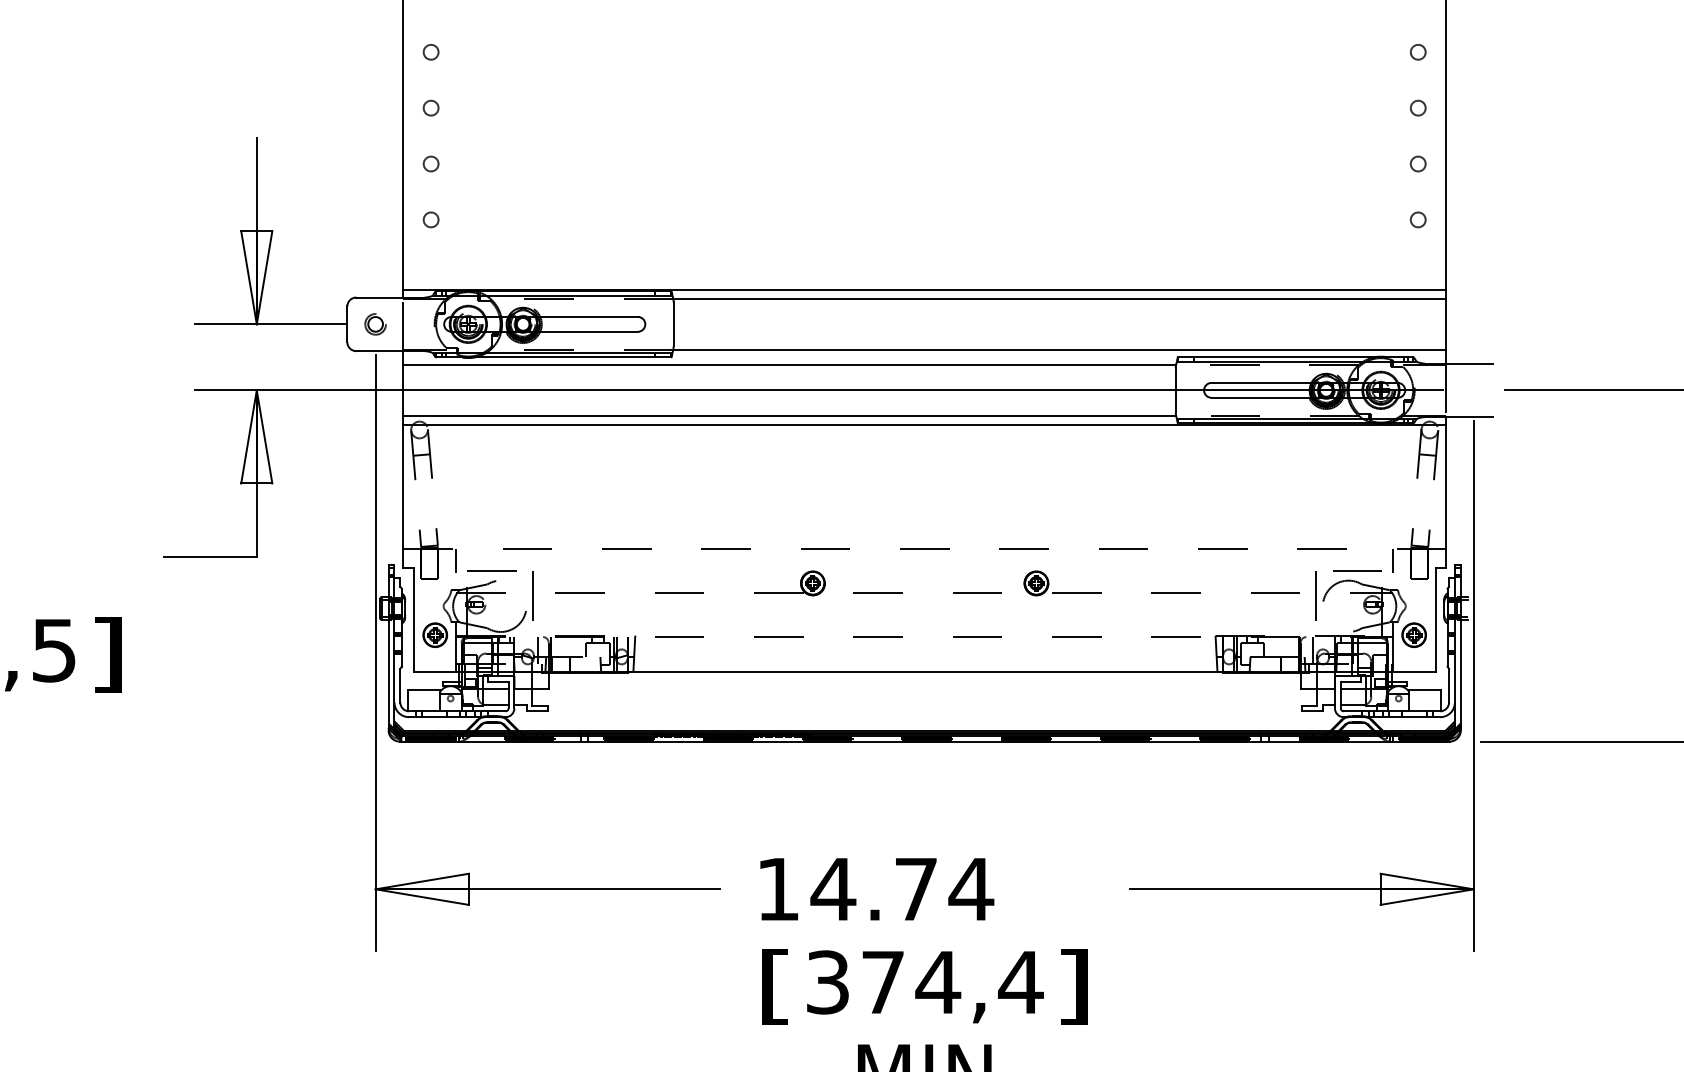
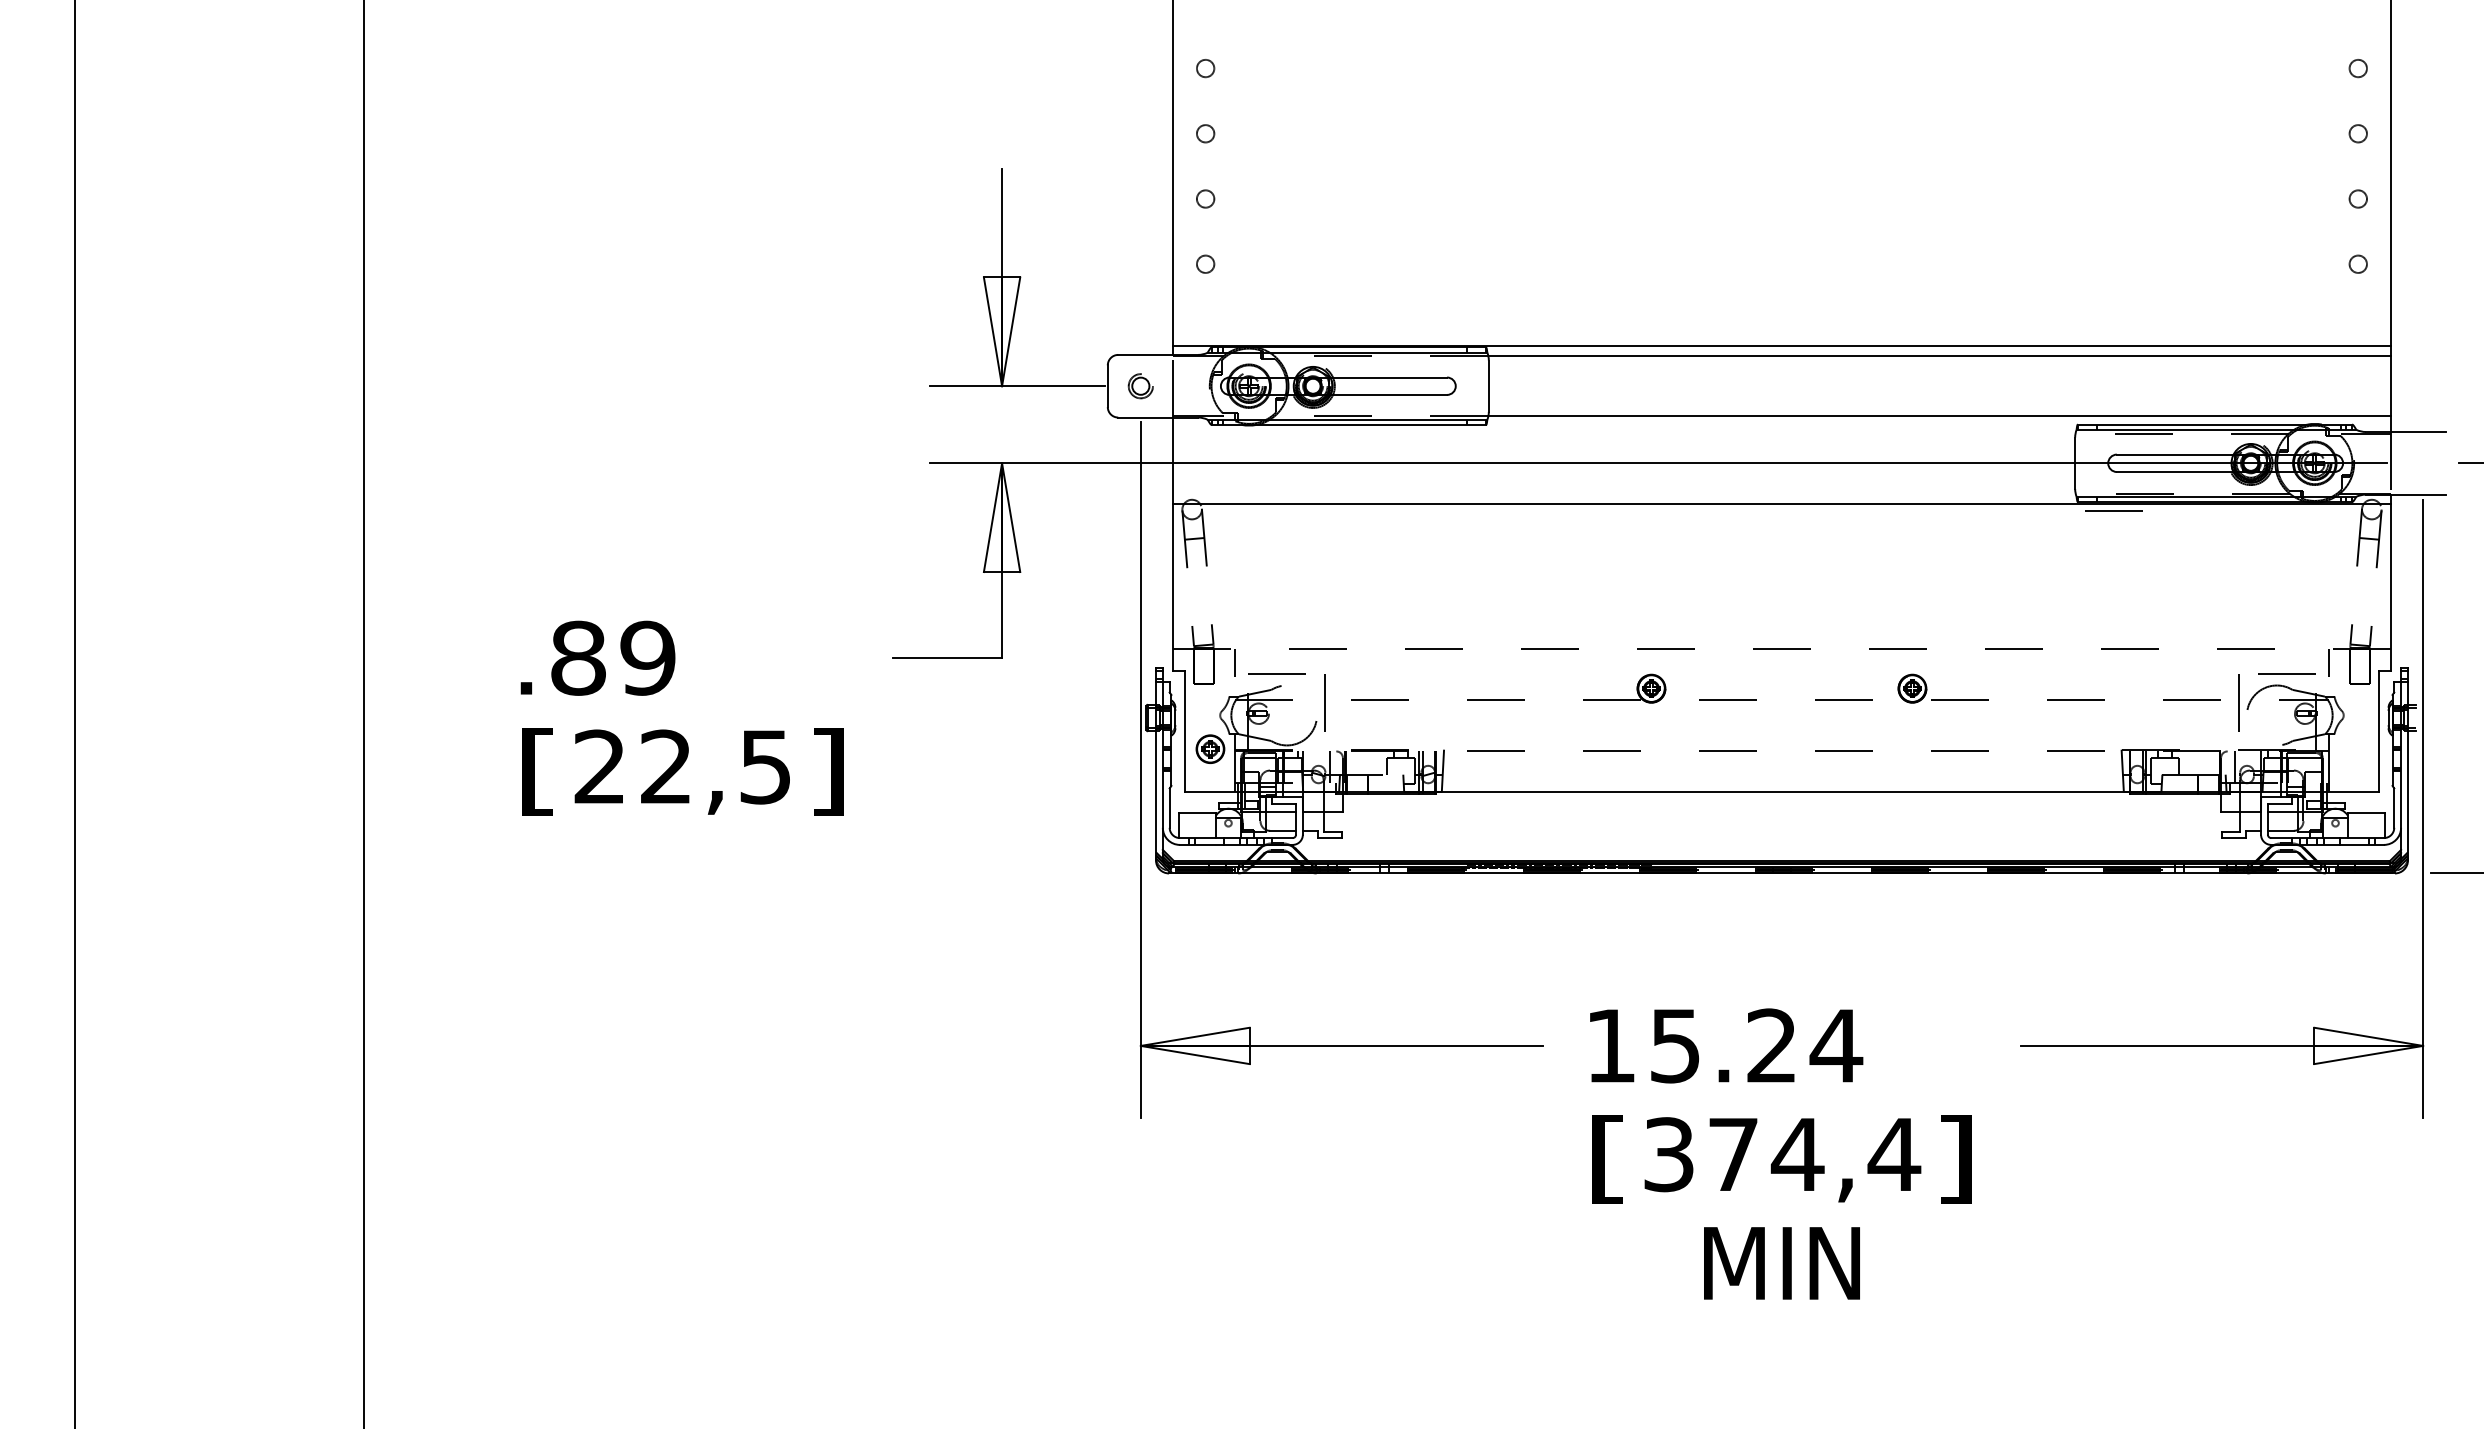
line: (789, 364) -> (1624, 433), removed
line: (789, 416) -> (1624, 493), removed
line: (1208, 430) -> (2113, 510), added
part: (1414, 634) -> (2353, 748), removed
text: (872, 888) -> (1721, 1045), 14.74 -> 15.24

